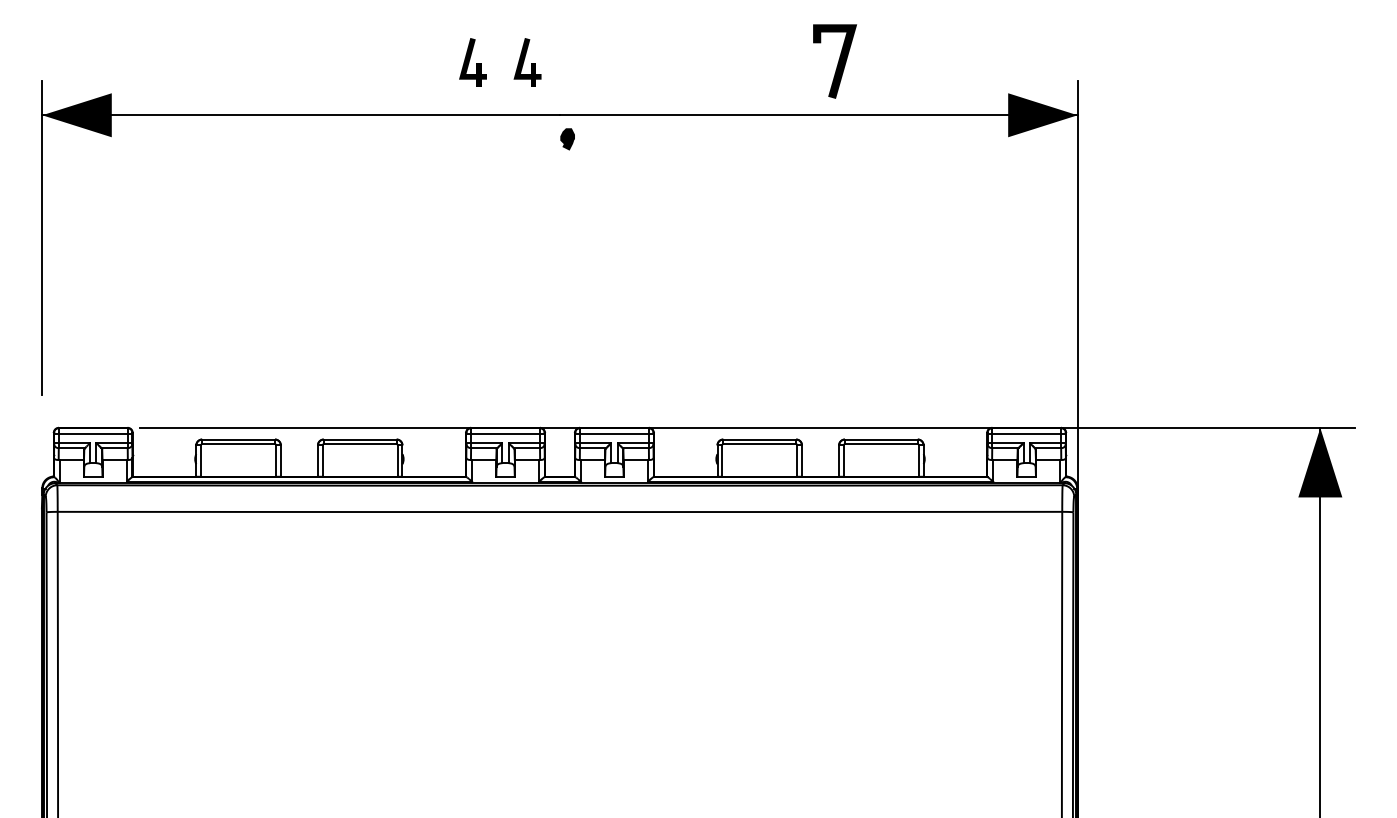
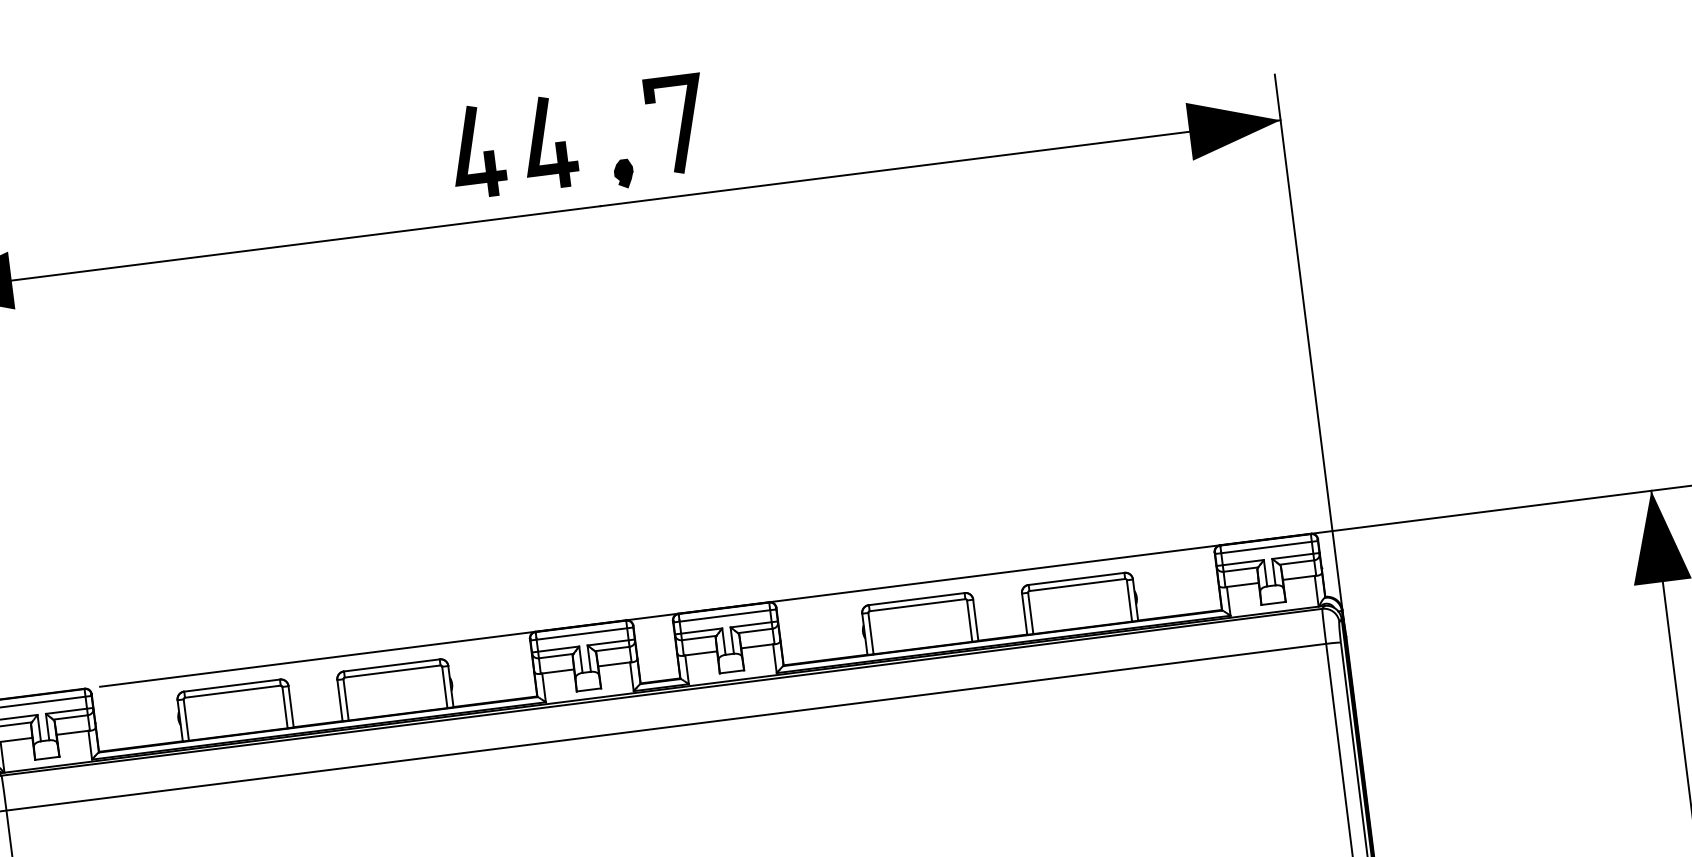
part: (472, 62) -> (476, 151), size x1.43
part: (527, 62) -> (549, 142), size x1.43
line: (837, 63) -> (680, 126), moved
part: (567, 139) -> (623, 174), moved

